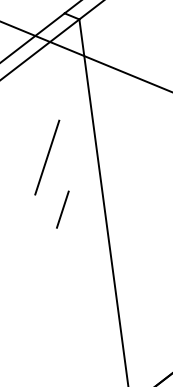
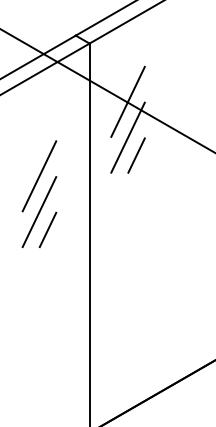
line: (124, 71) -> (127, 101), added
line: (129, 107) -> (127, 137), added
line: (140, 124) -> (136, 155), added
line: (51, 192) -> (39, 211), added

